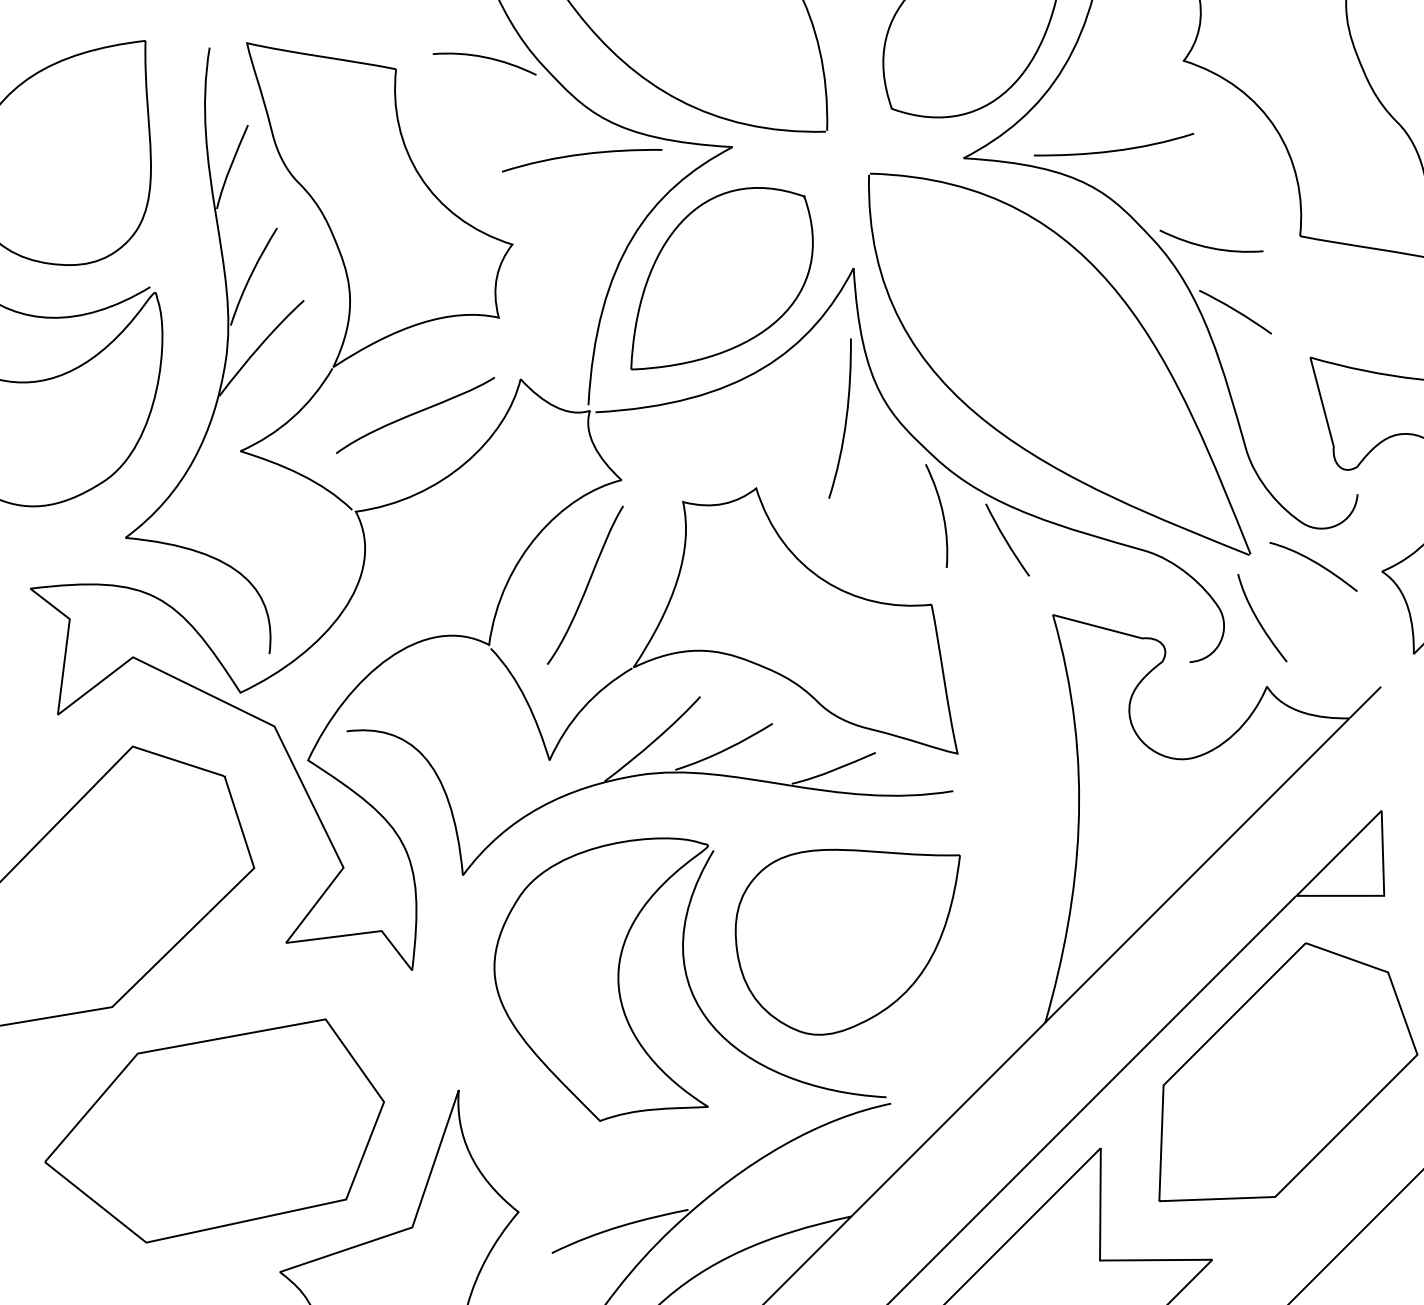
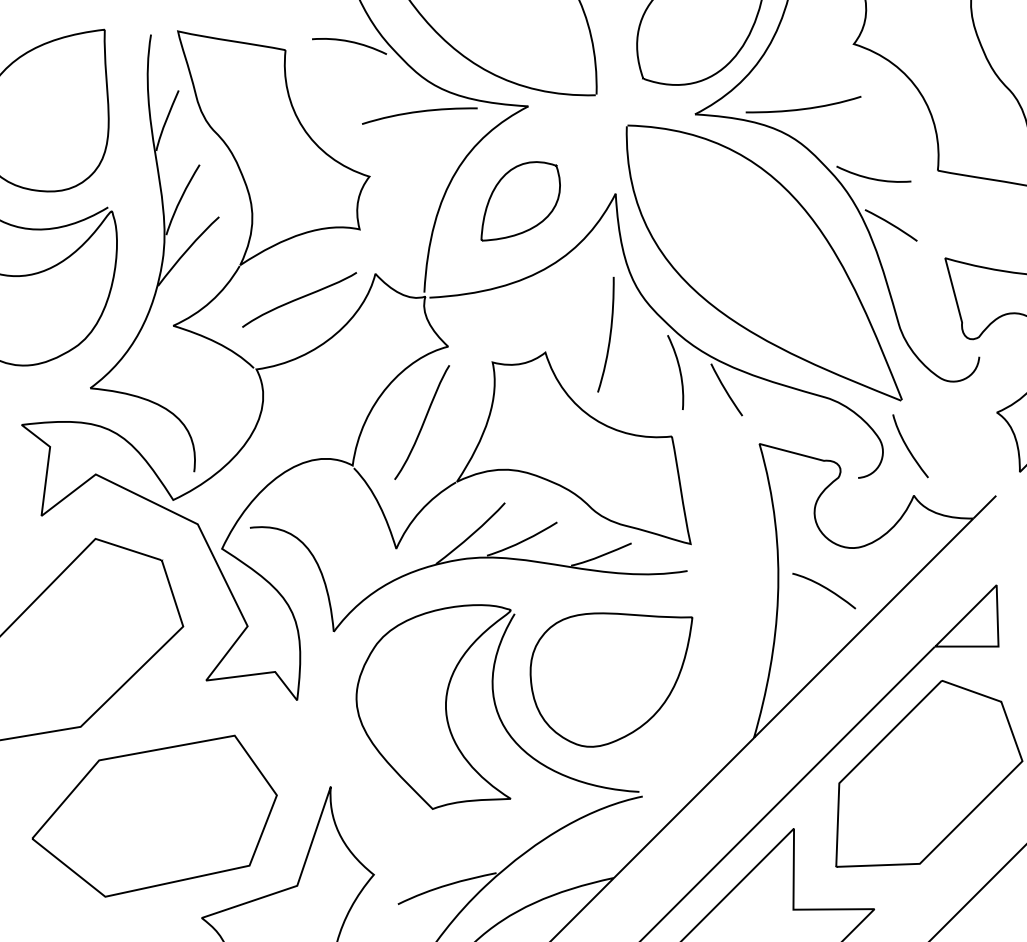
part: (721, 278) -> (520, 201), size x0.6
curve: (845, 418) -> (609, 334), moved
curve: (1315, 563) -> (825, 588), moved

